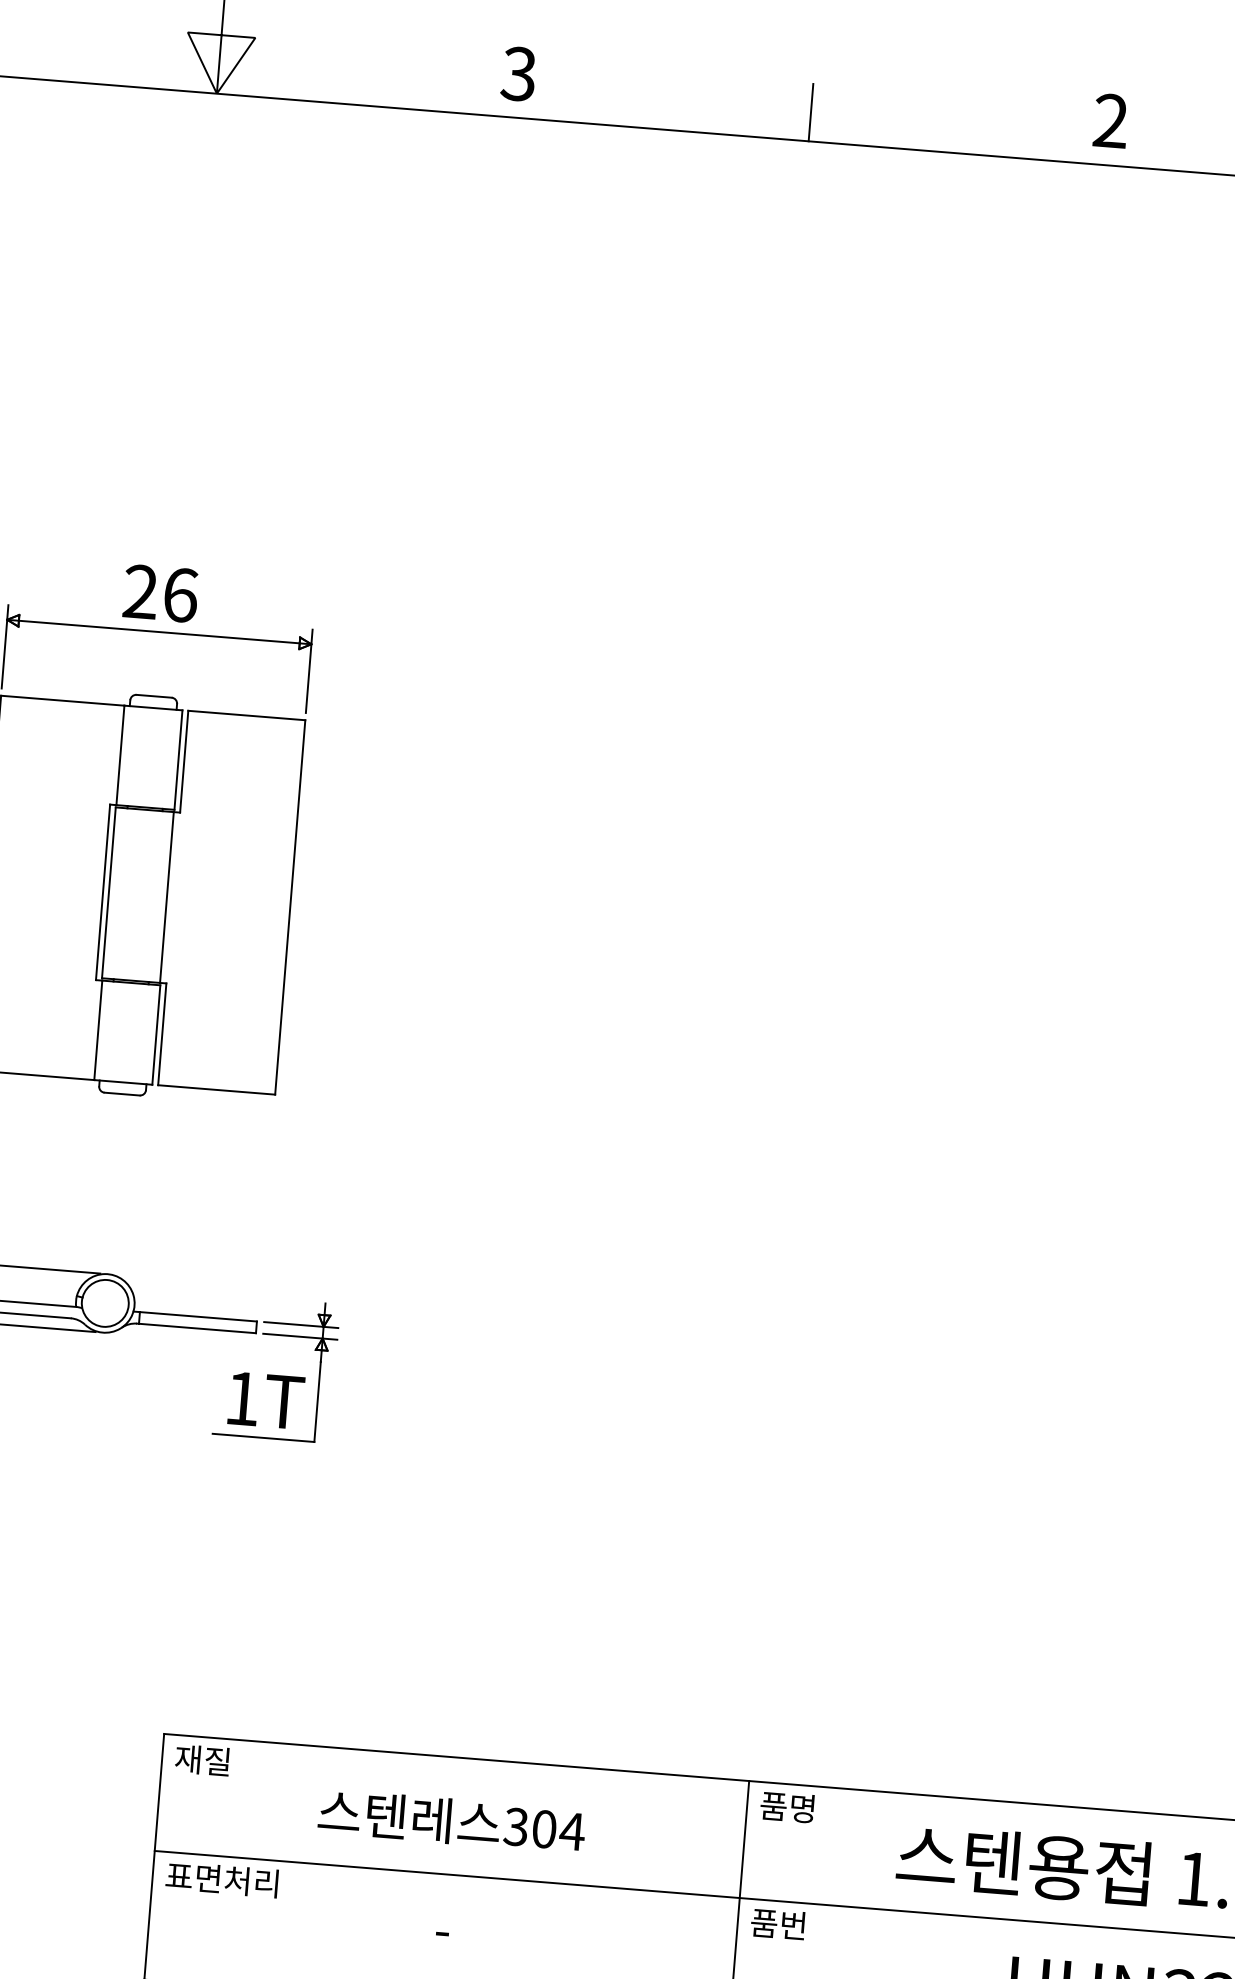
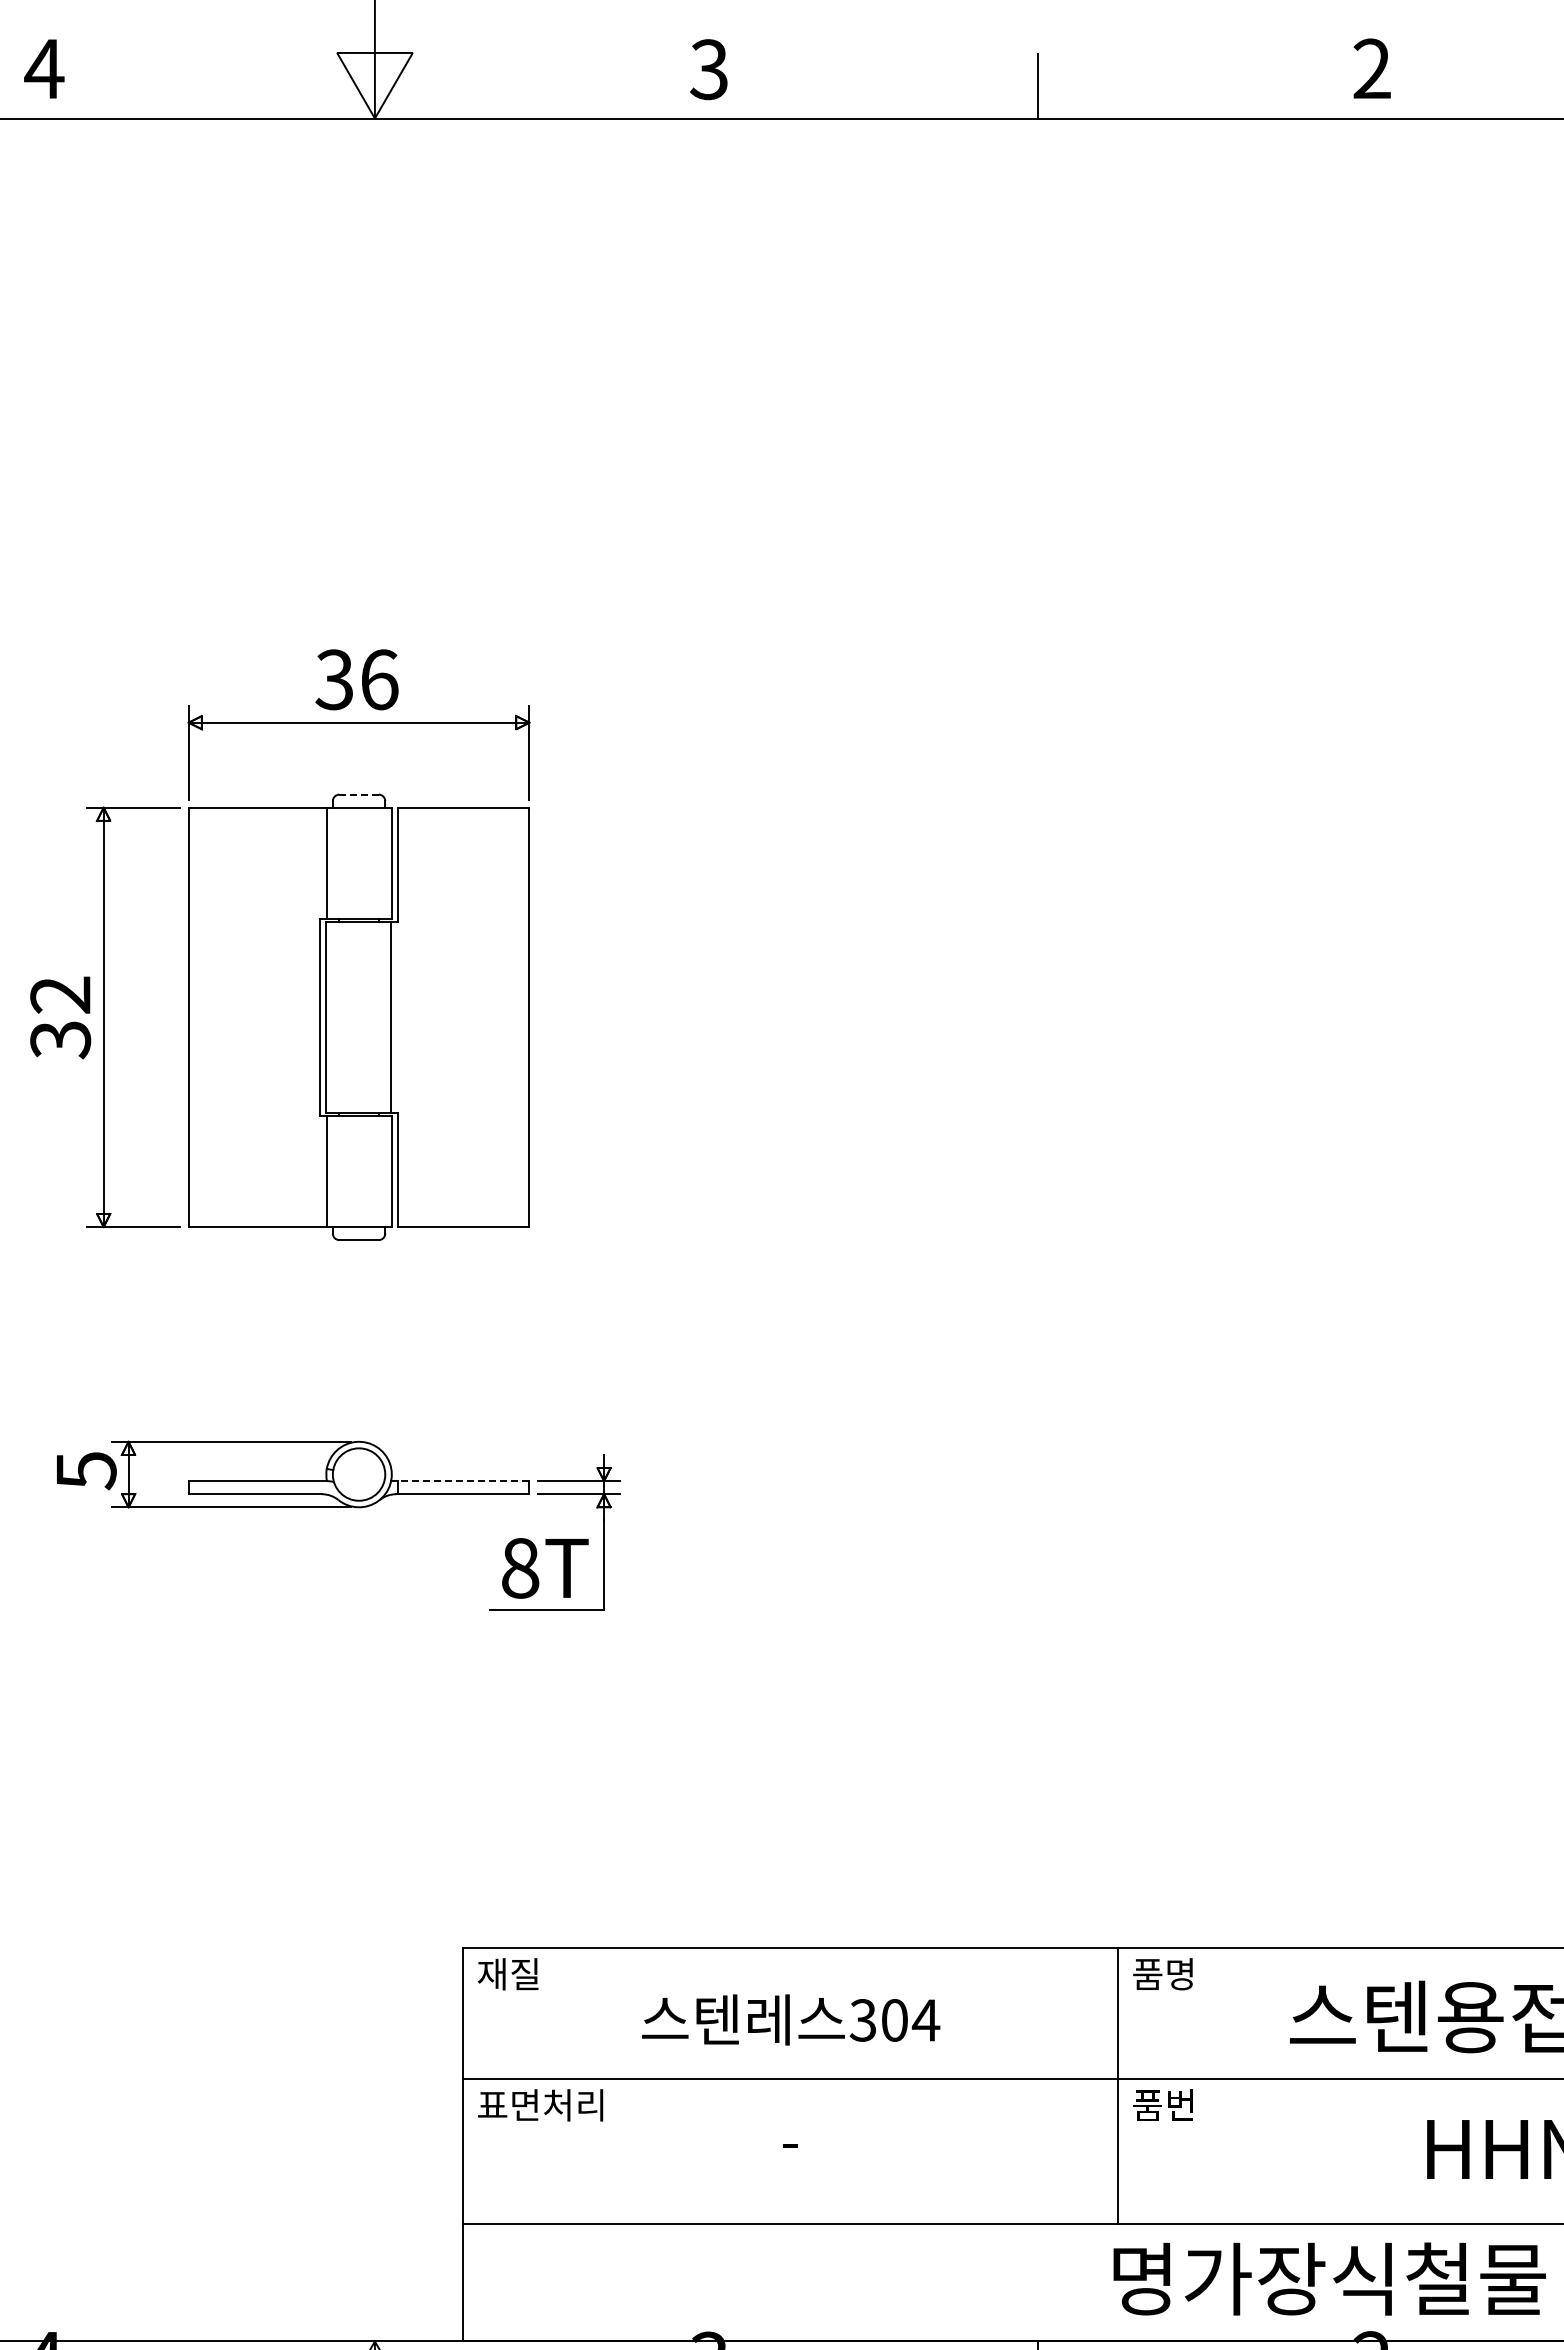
text: (140, 591) -> (334, 679), 26 -> 36
line: (154, 696) -> (359, 794), solid -> dashed
line: (198, 1317) -> (463, 1481), solid -> dashed
text: (242, 1398) -> (520, 1568), 1T -> 8T

